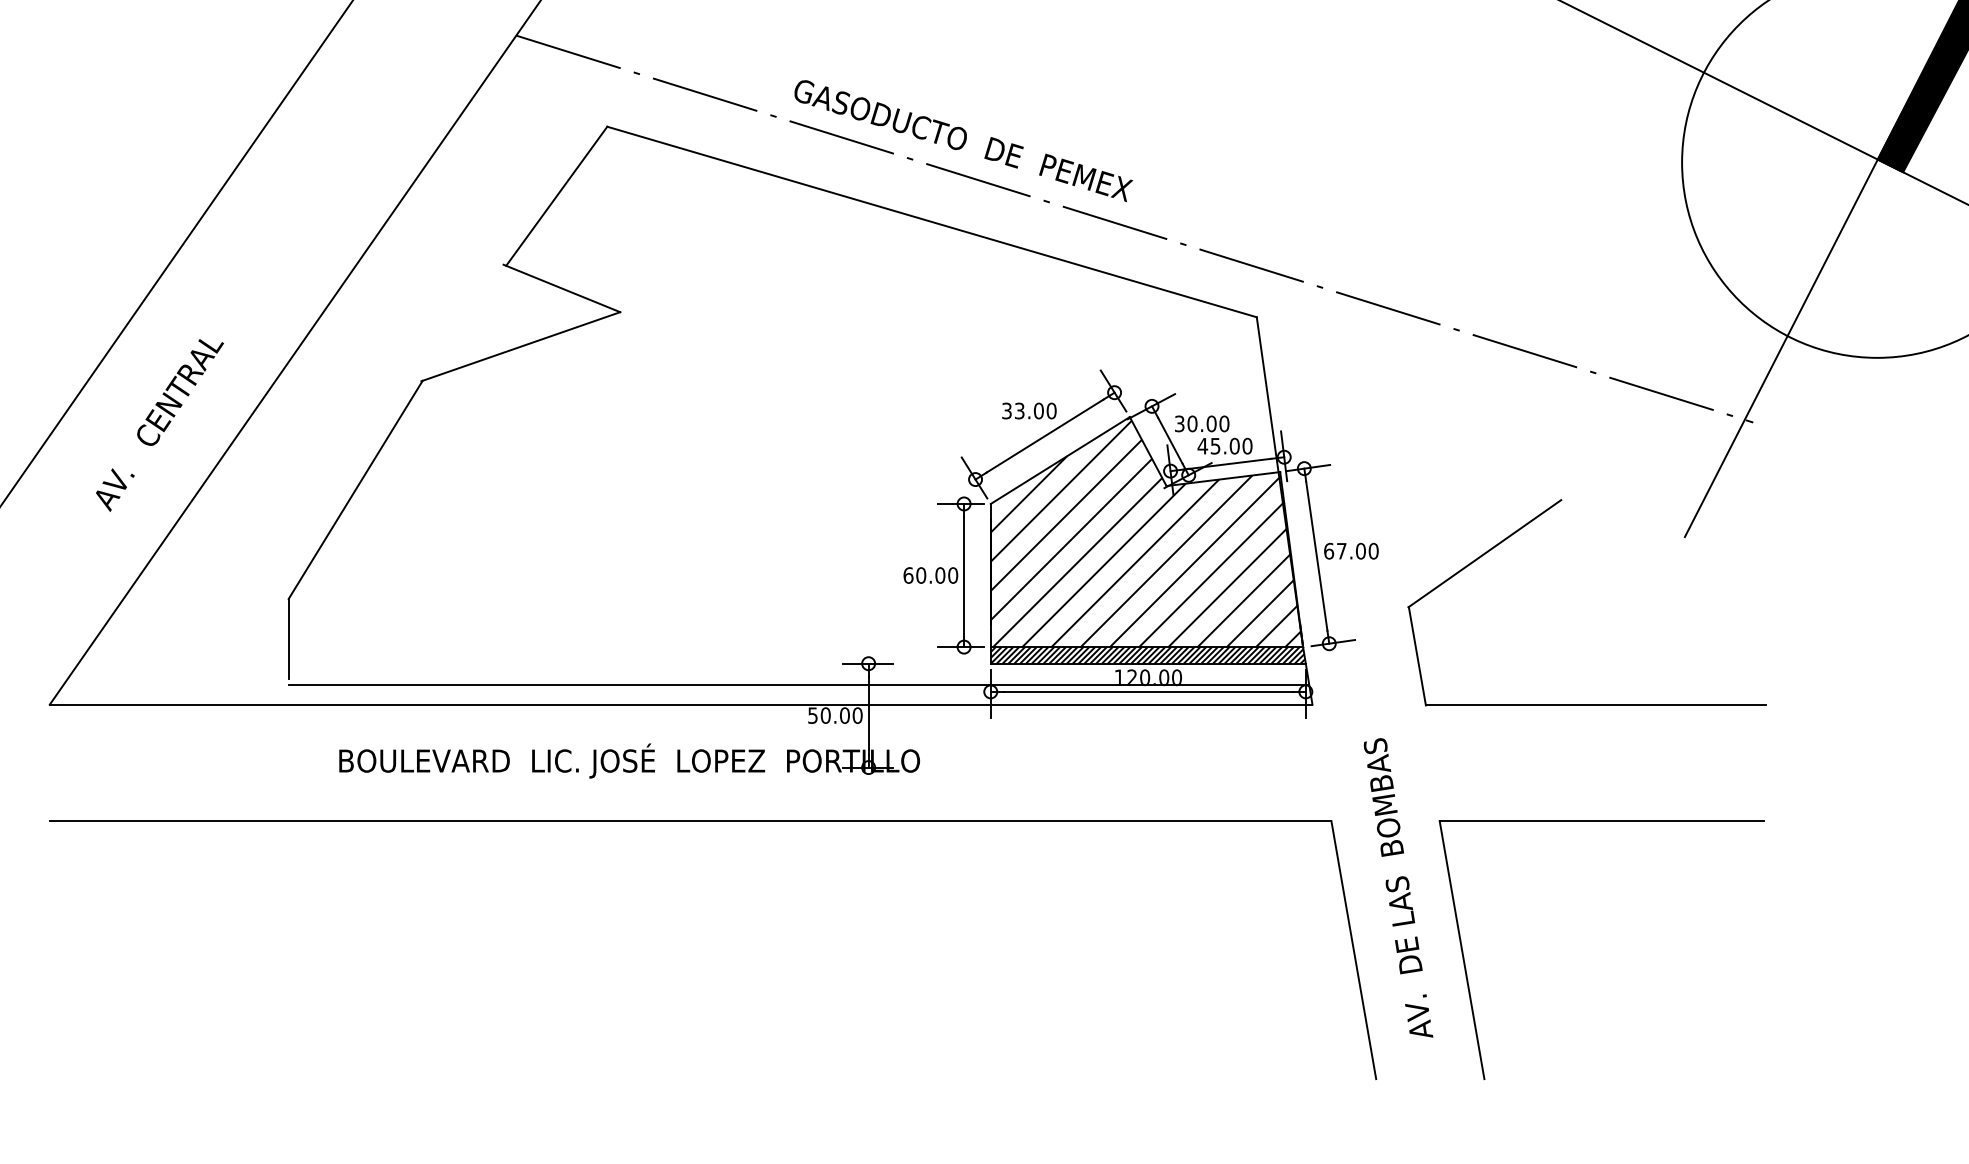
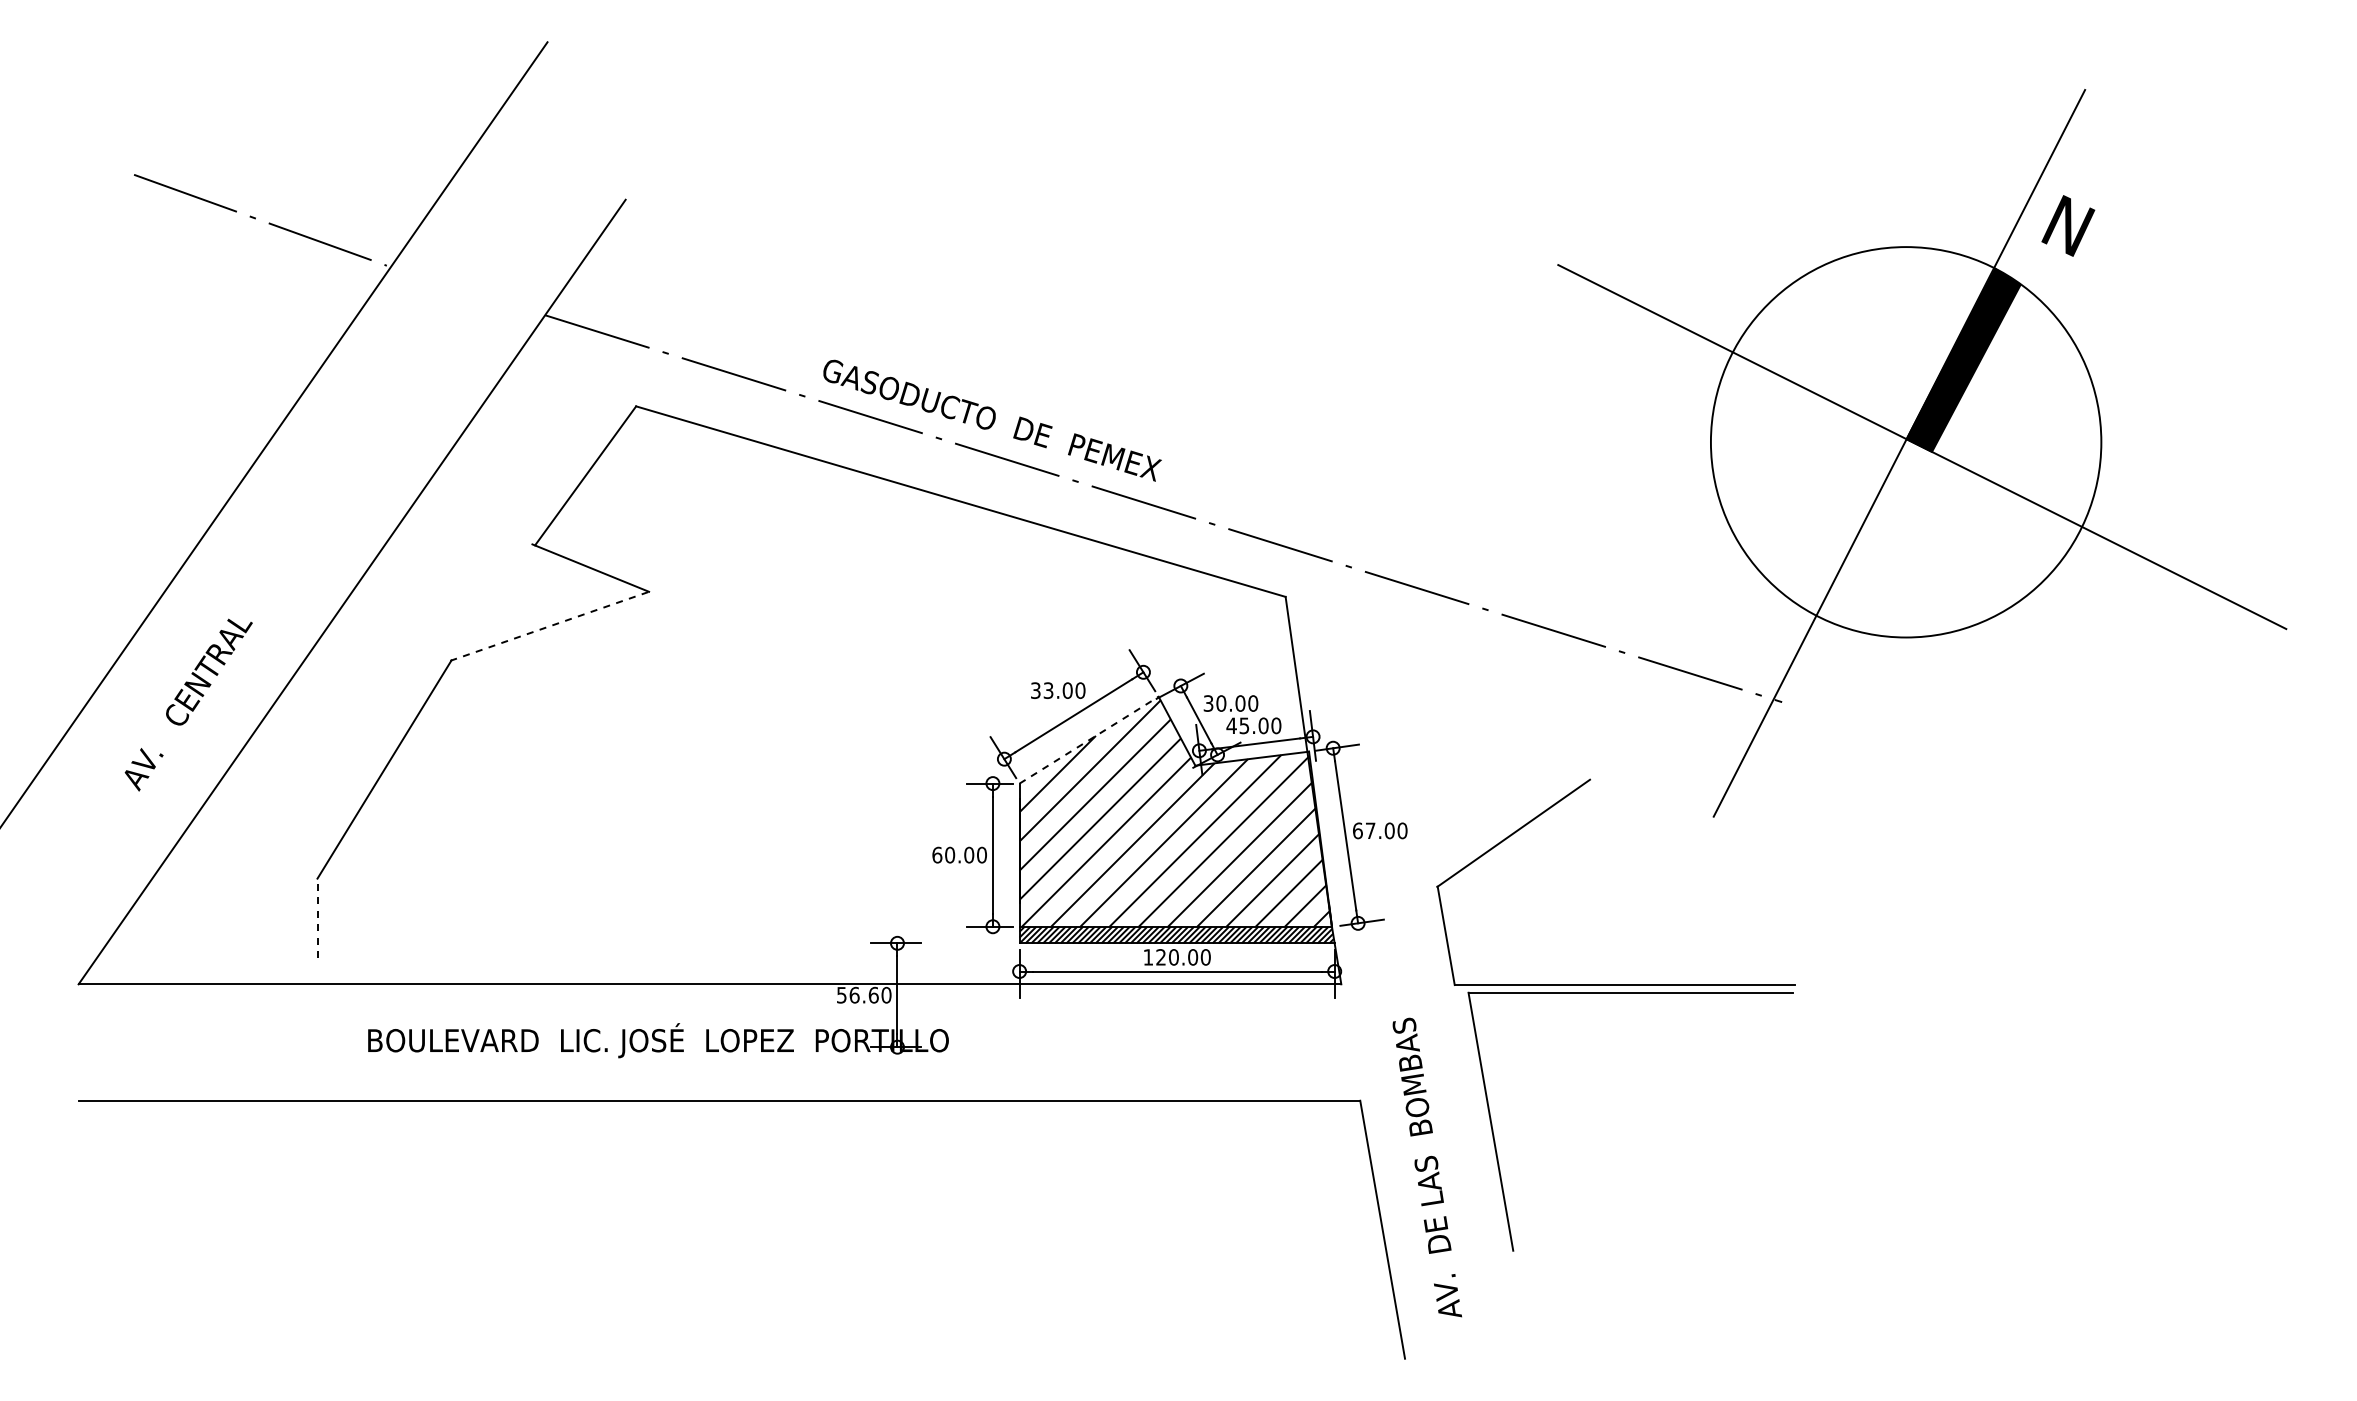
line: (521, 346) -> (550, 626), solid -> dashed
line: (1060, 460) -> (1089, 740), solid -> dashed
line: (288, 638) -> (317, 918), solid -> dashed
line: (798, 685) -> (827, 965), removed
text: (834, 714) -> (863, 994), 50.00 -> 56.60
part: (1601, 821) -> (1630, 993), moved

